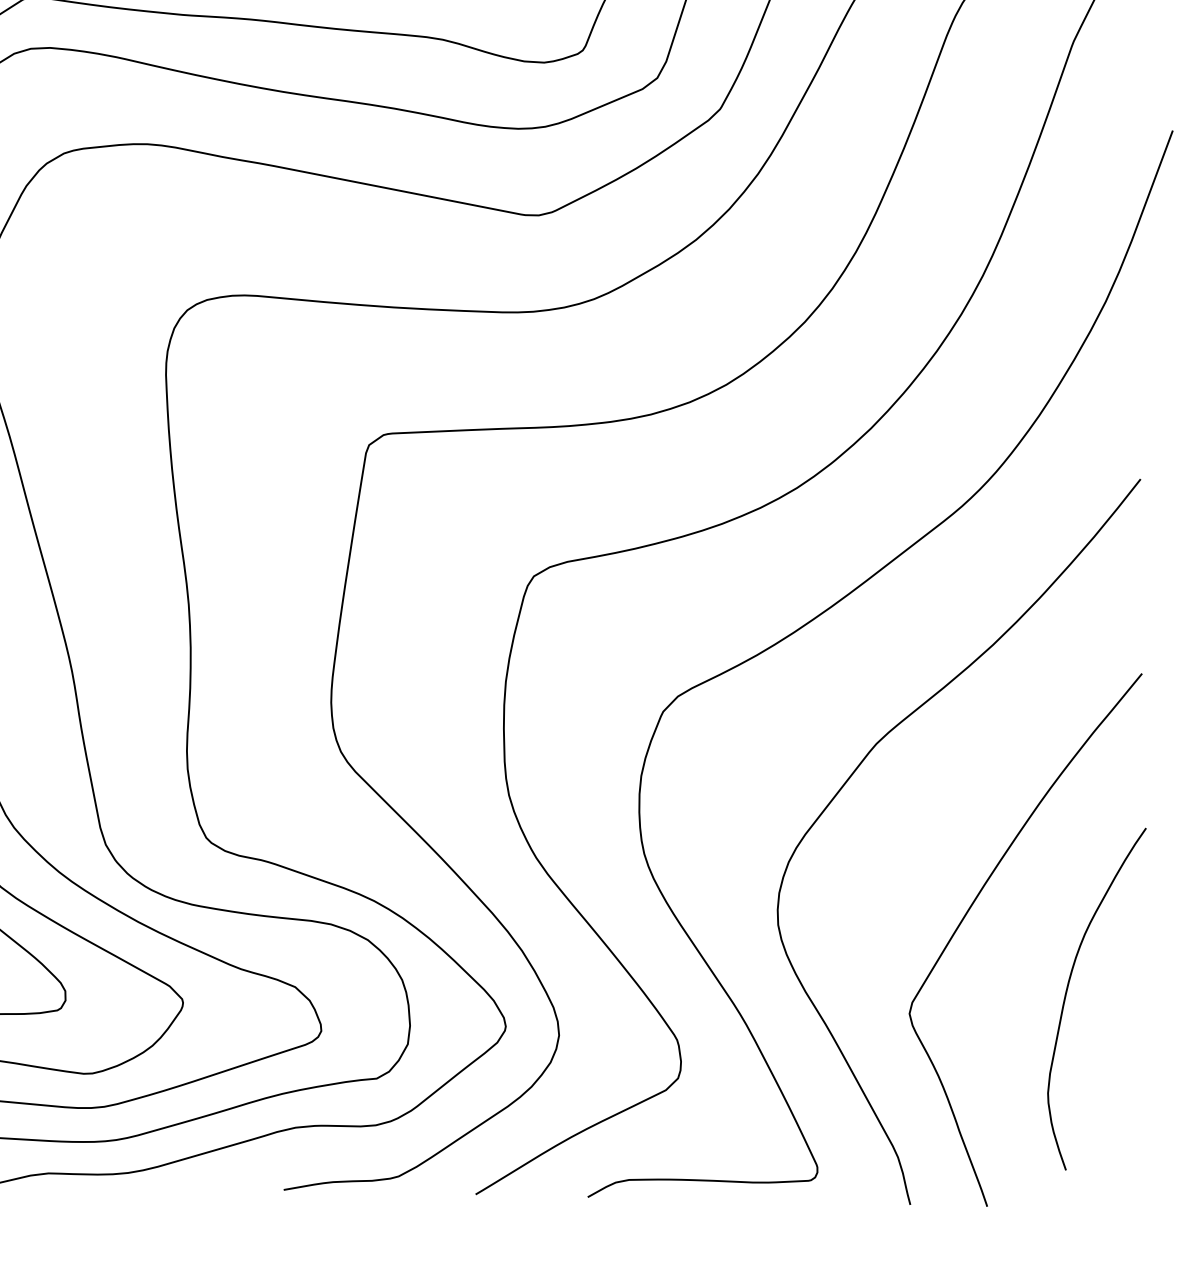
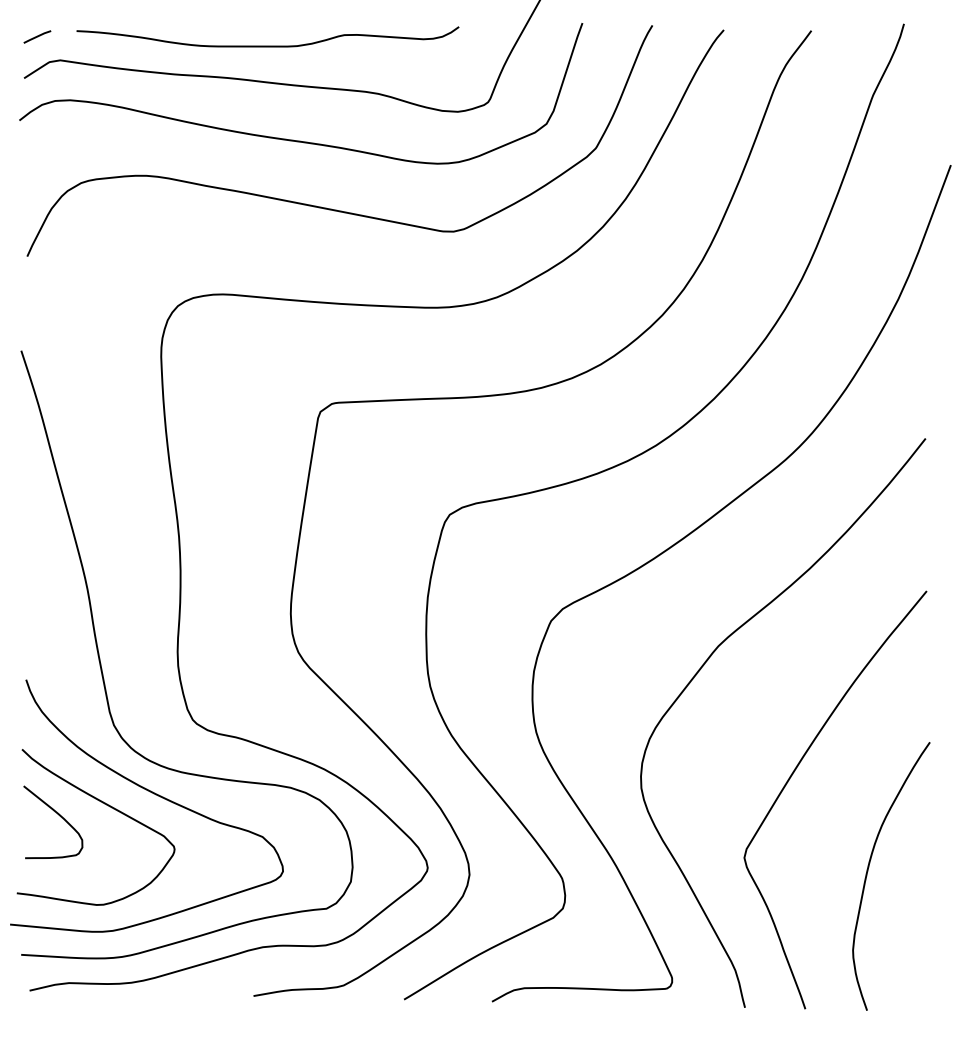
curve: (1067, 992) -> (868, 871), moved

